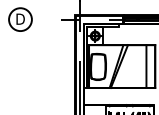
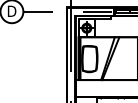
line: (45, 19) -> (36, 11), added

